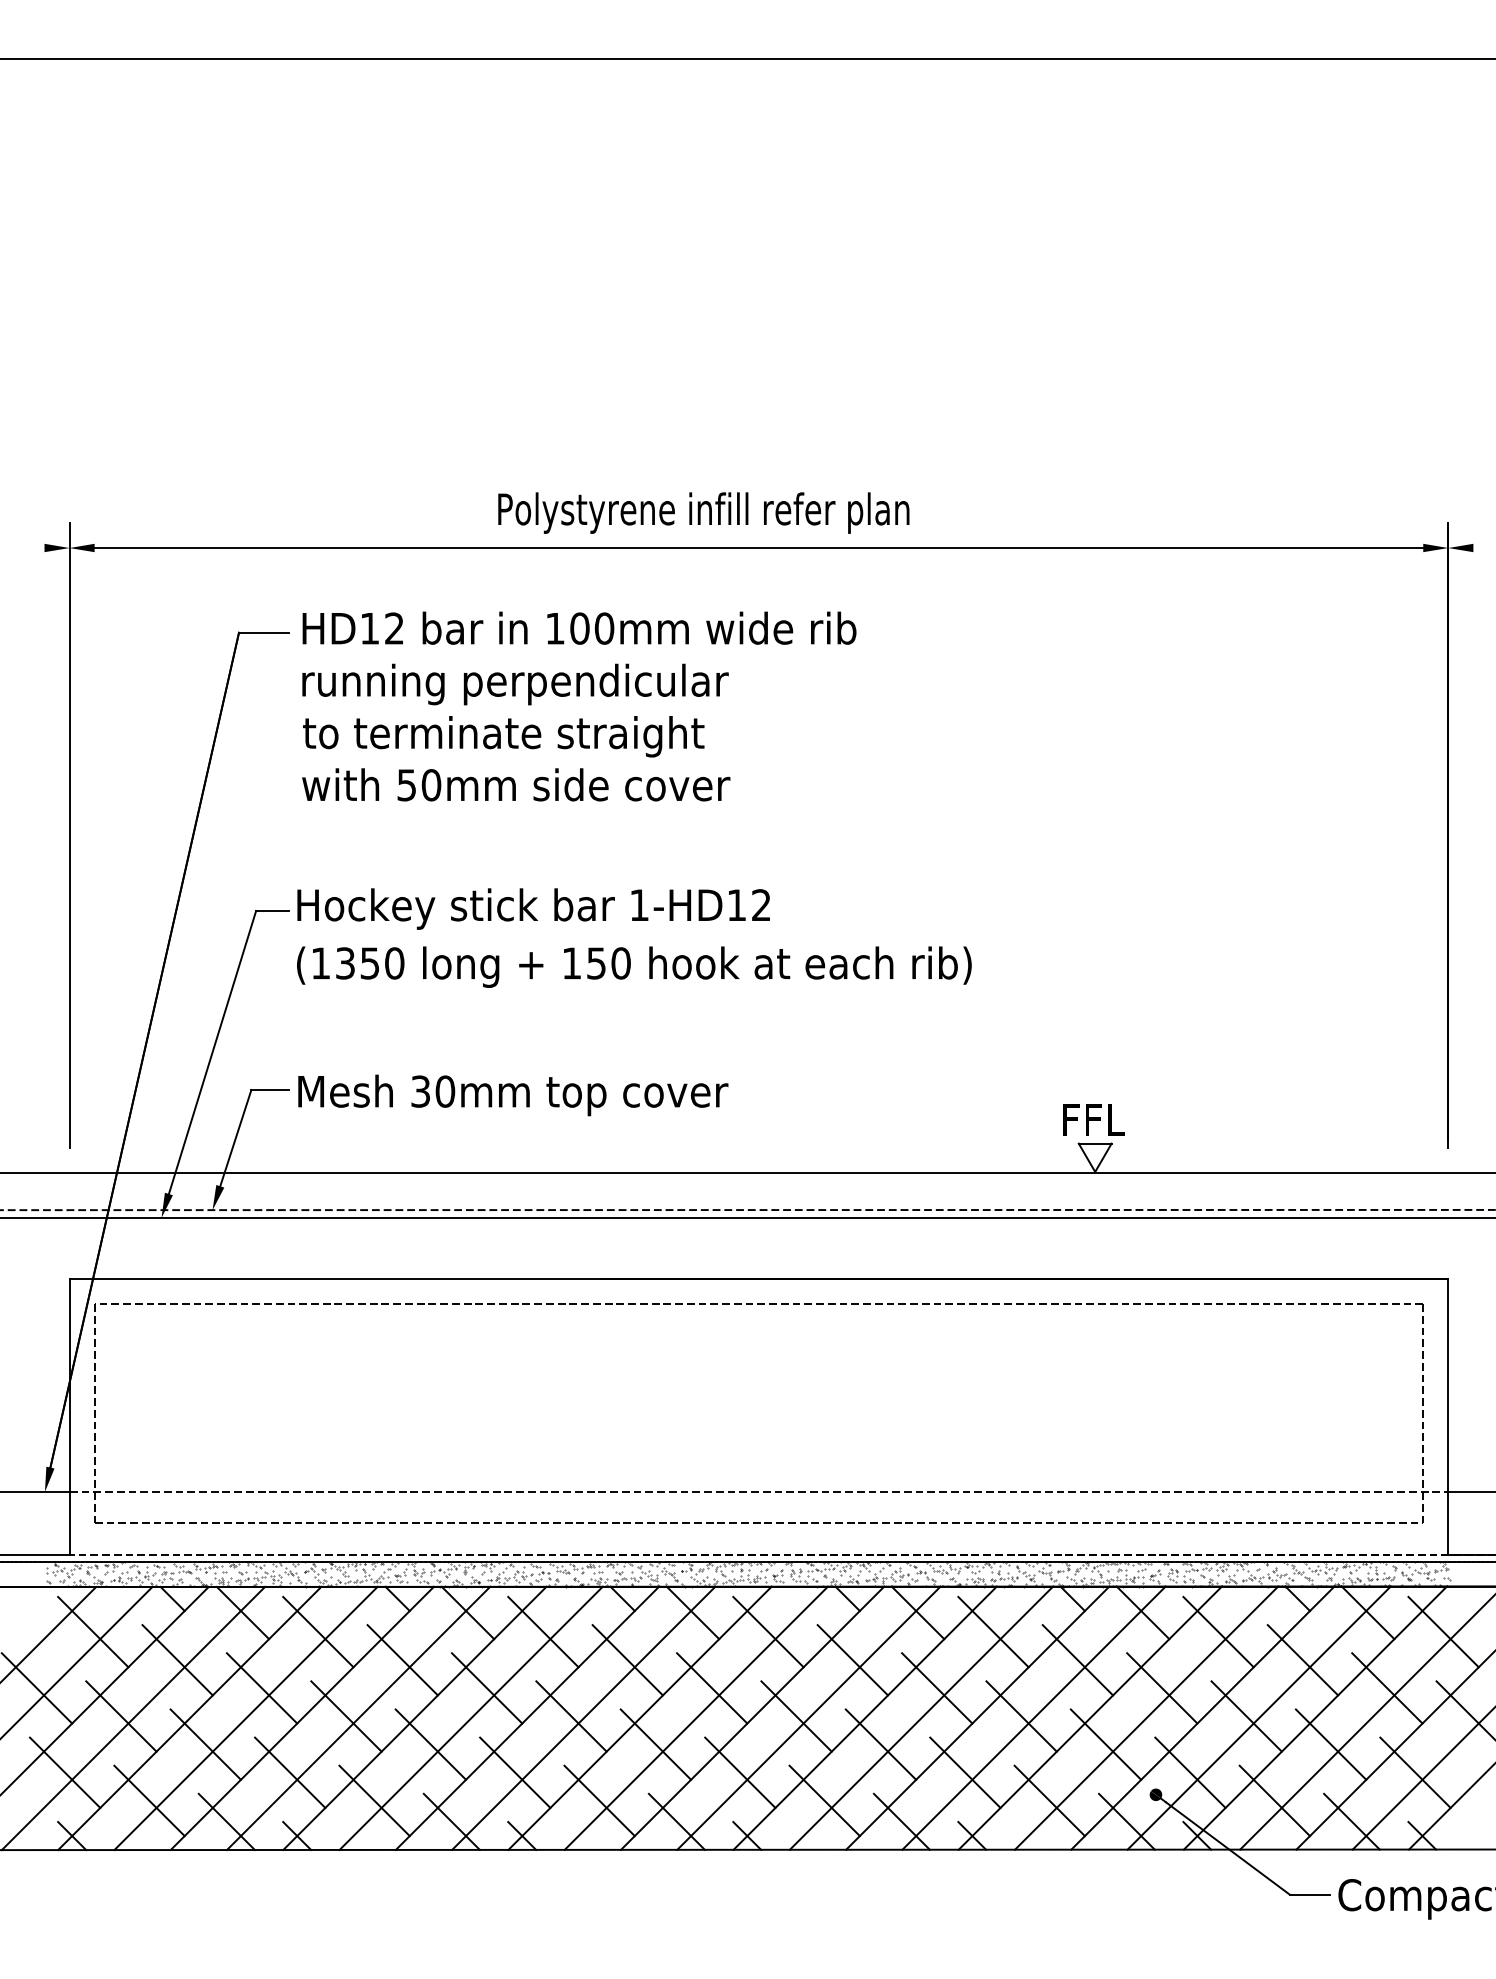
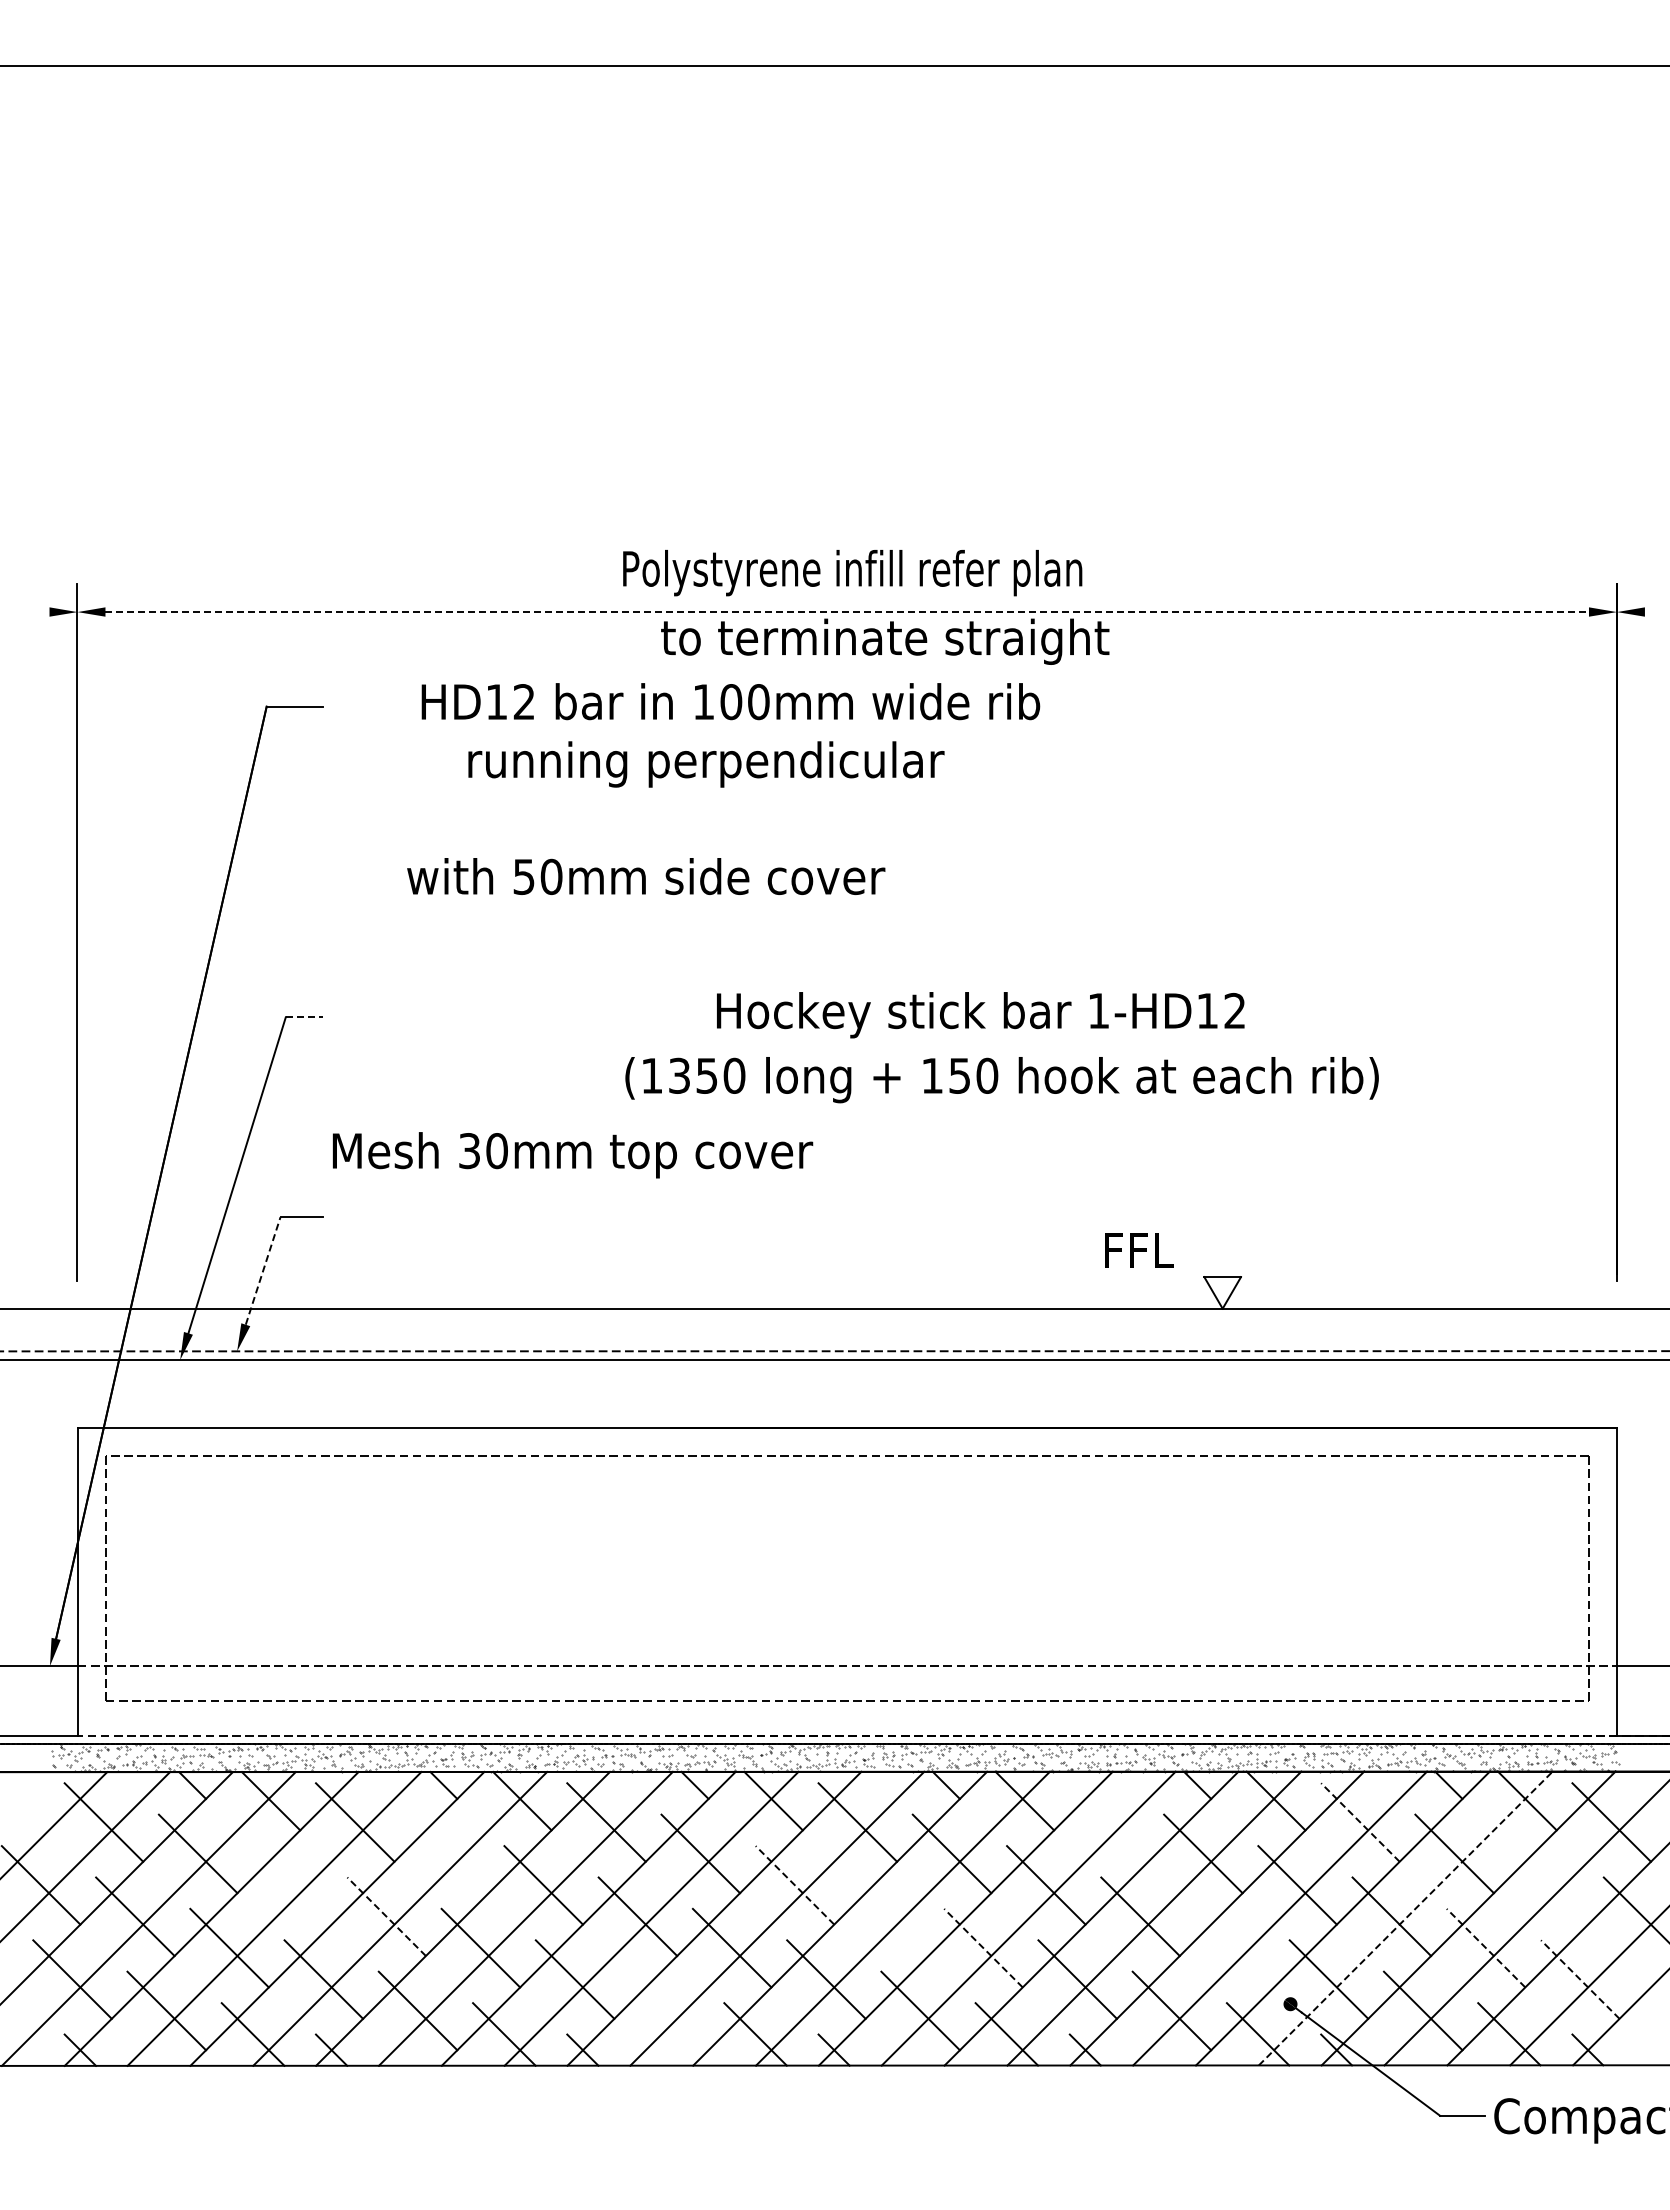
text: (703, 513) -> (852, 573), moved
line: (759, 548) -> (847, 612), solid -> dashed
text: (579, 628) -> (730, 701), moved
text: (515, 684) -> (706, 764), moved
text: (503, 736) -> (885, 641), moved
text: (516, 784) -> (646, 876), moved
text: (533, 909) -> (980, 1015), moved
line: (272, 911) -> (304, 1017), solid -> dashed
text: (633, 967) -> (1001, 1080), moved
text: (513, 1095) -> (573, 1155), moved
text: (1094, 1119) -> (1139, 1250), moved
line: (236, 1137) -> (263, 1270), solid -> dashed
line: (992, 1632) -> (1108, 1822), removed
line: (1218, 1632) -> (1360, 1822), solid -> dashed
line: (402, 1659) -> (449, 1853), removed
line: (262, 1688) -> (292, 1885), removed
line: (712, 1688) -> (795, 1885), solid -> dashed
line: (1387, 1688) -> (1548, 1885), removed
line: (346, 1716) -> (386, 1916), solid -> dashed
line: (795, 1716) -> (888, 1916), removed
line: (1258, 1718) -> (1405, 1918), solid -> dashed
line: (880, 1744) -> (983, 1948), solid -> dashed
line: (1105, 1744) -> (1234, 1947), removed
line: (1331, 1744) -> (1486, 1948), solid -> dashed
line: (1415, 1772) -> (1580, 1979), solid -> dashed
line: (599, 1800) -> (669, 2010), removed

